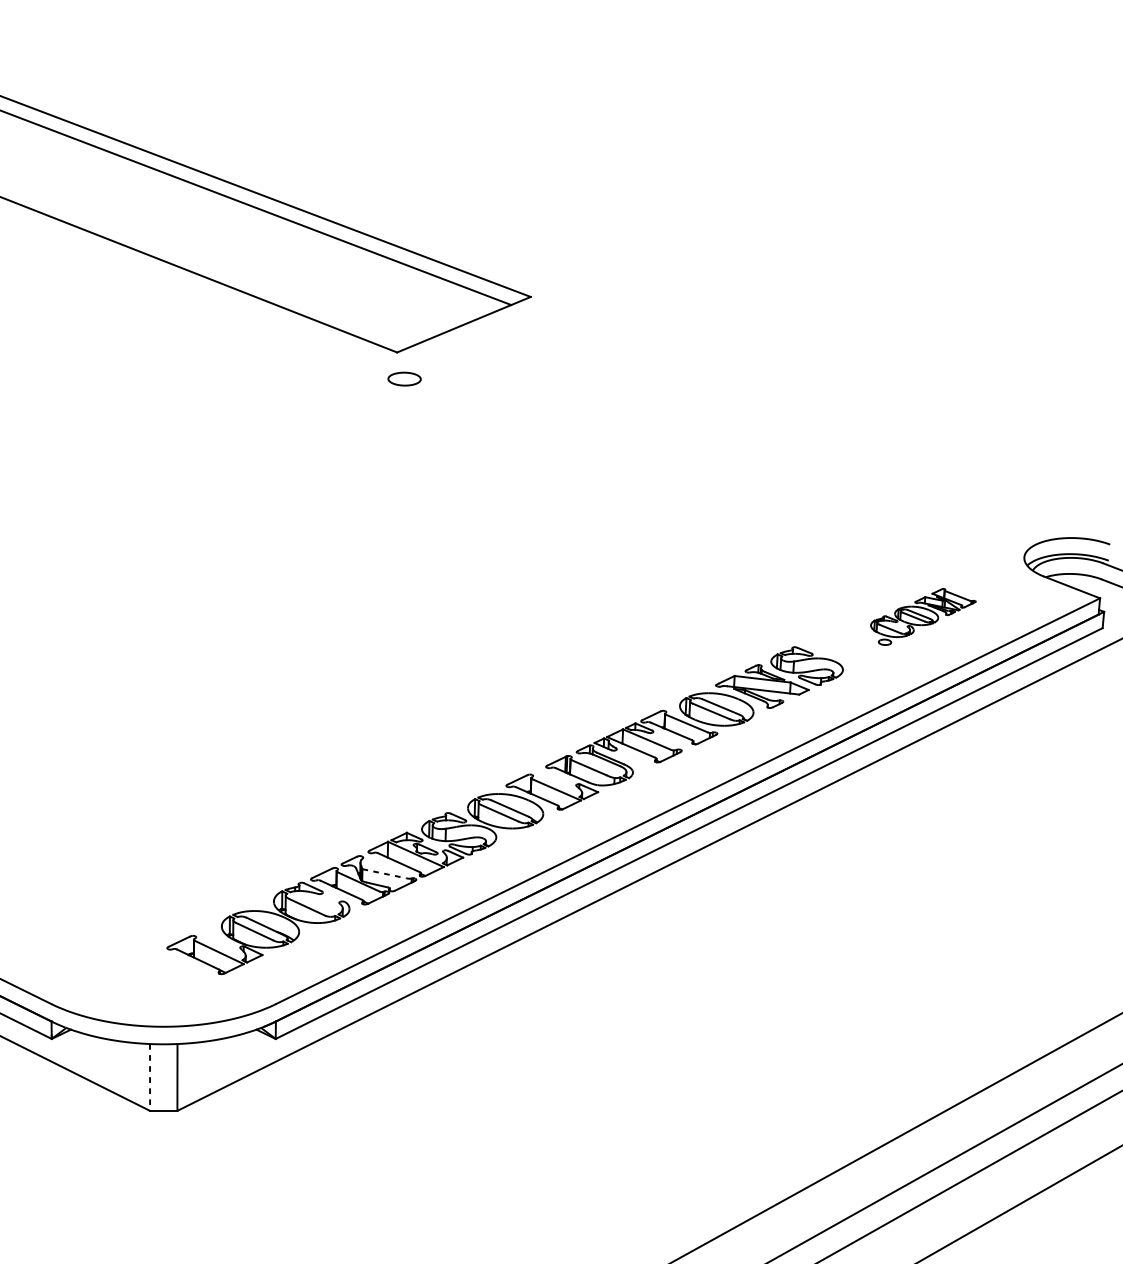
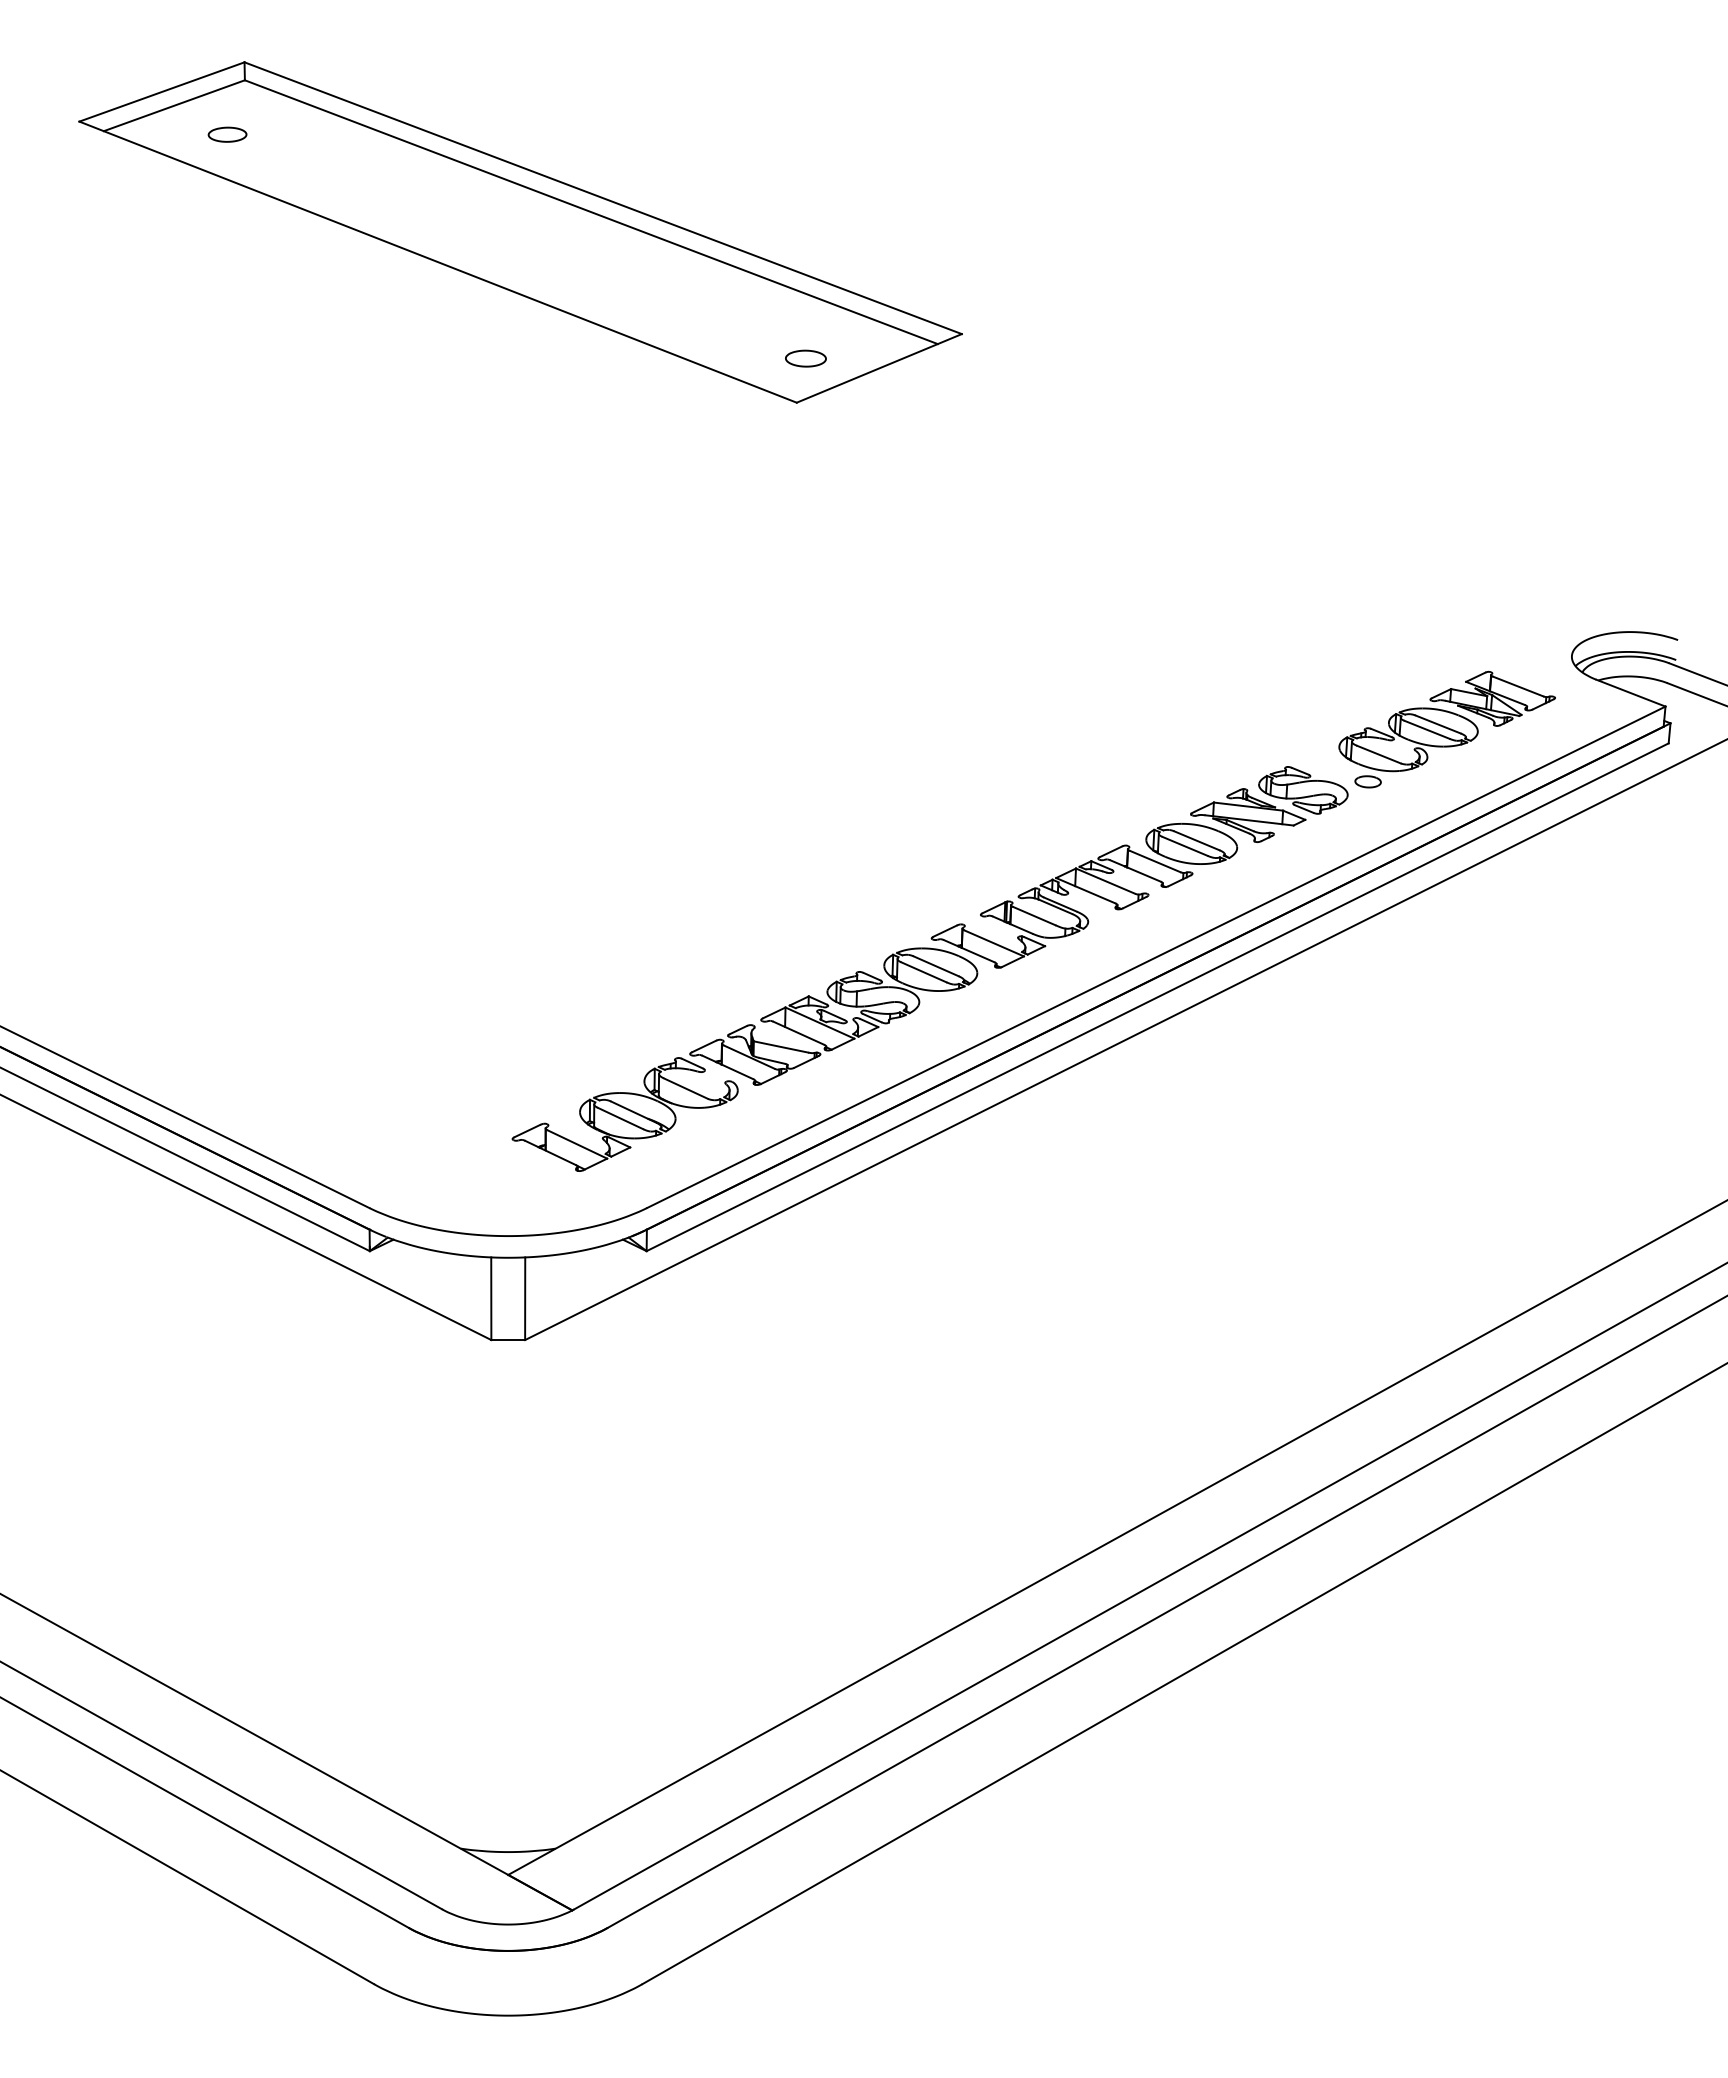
part: (404, 379) -> (805, 358), moved
part: (922, 616) -> (1446, 729), size x1.67
line: (384, 873) -> (781, 1046), dashed -> solid
line: (150, 1078) -> (491, 1299), dashed -> solid

